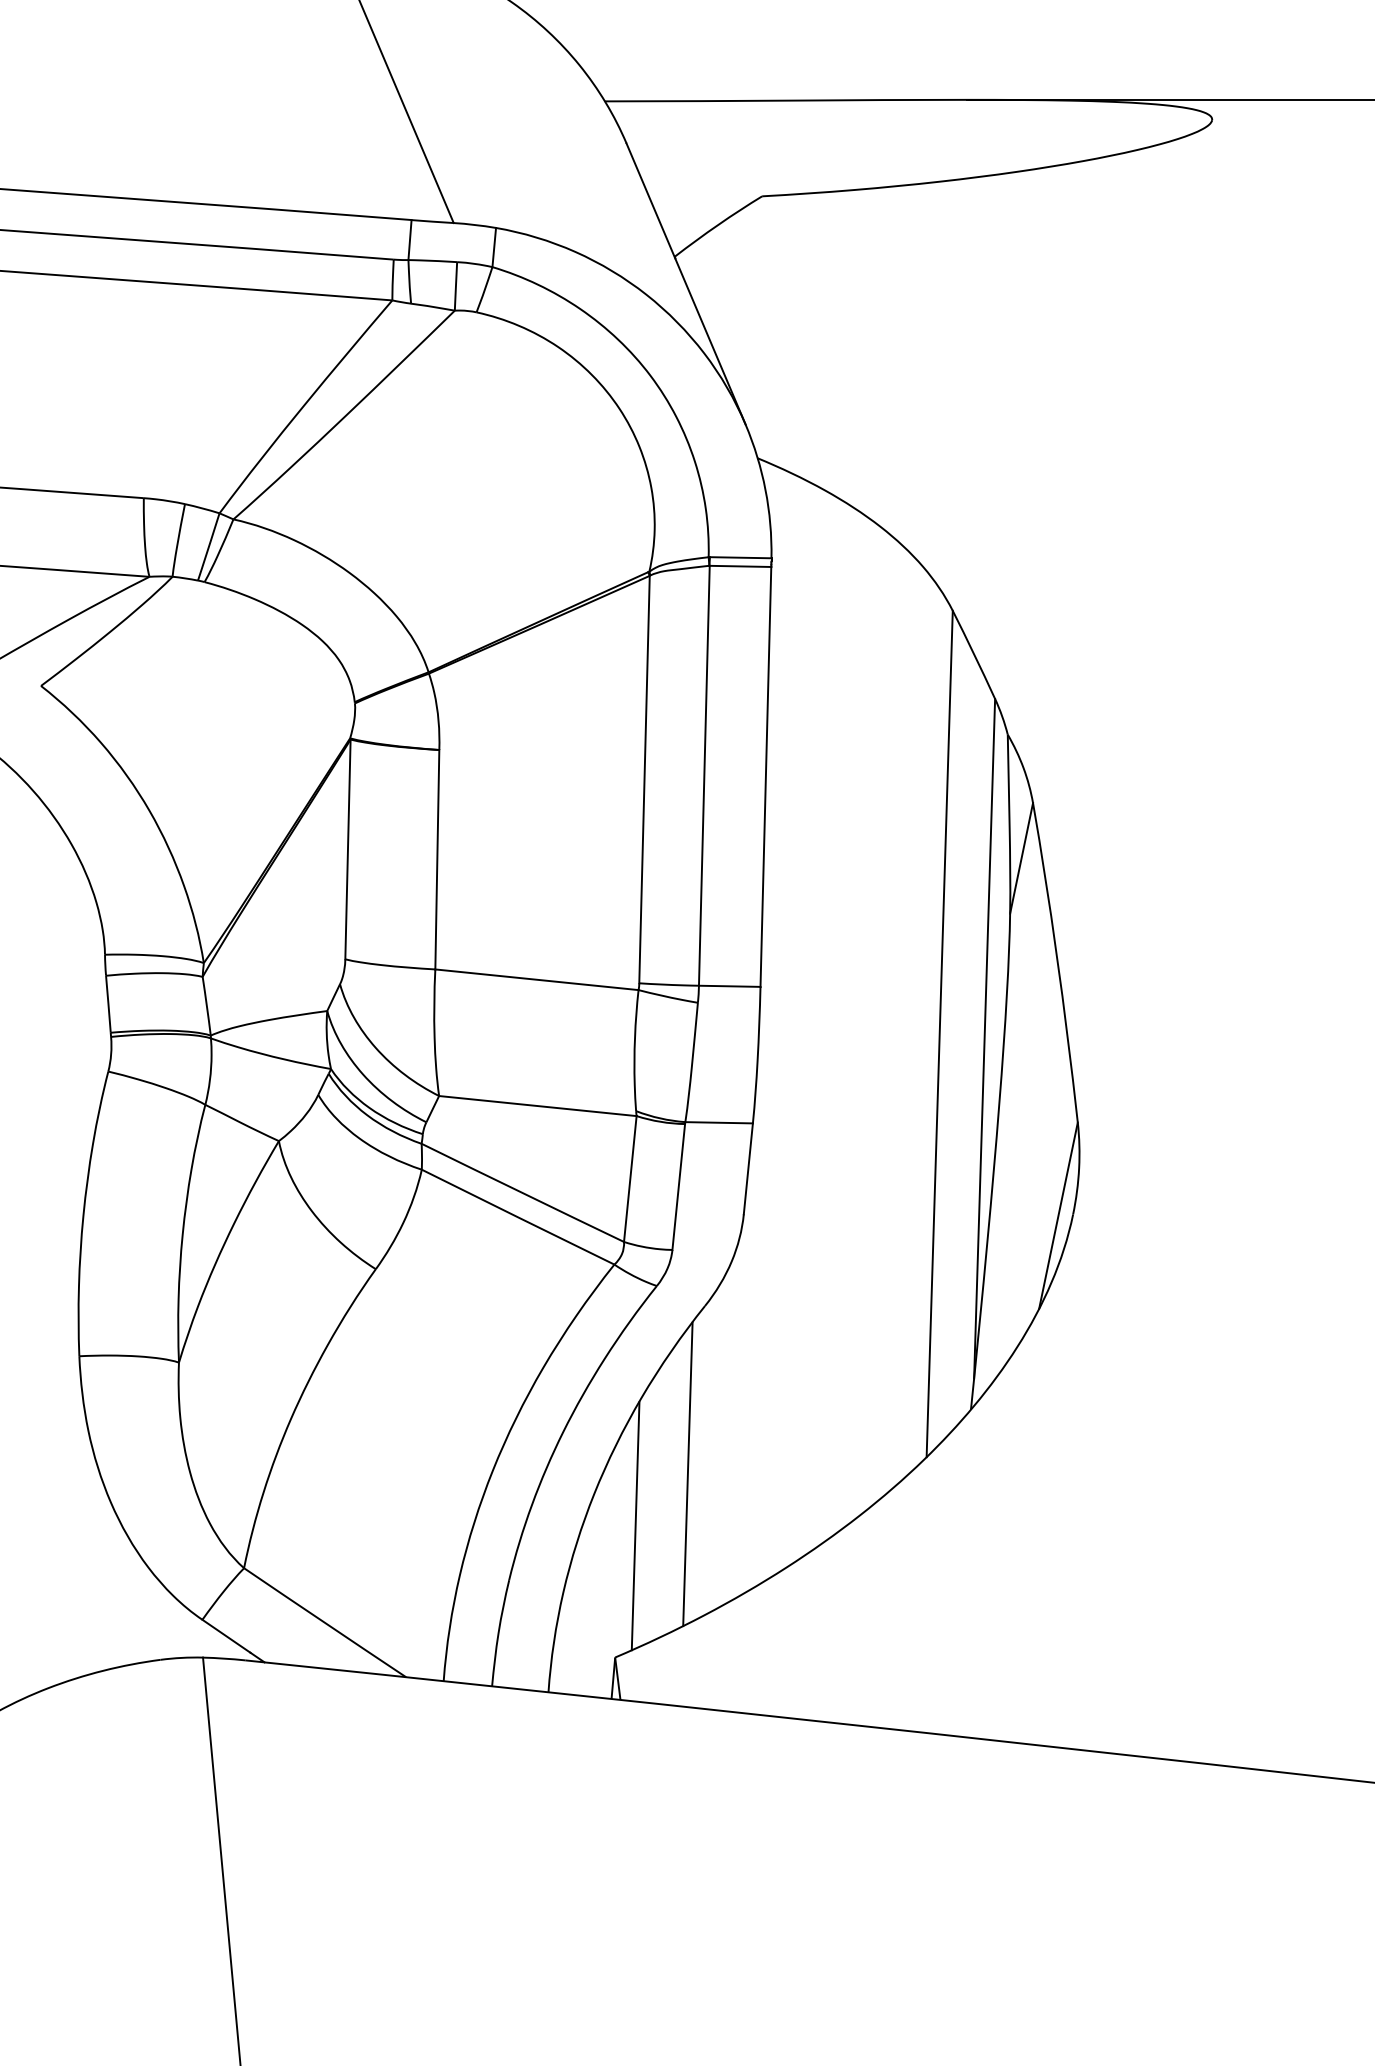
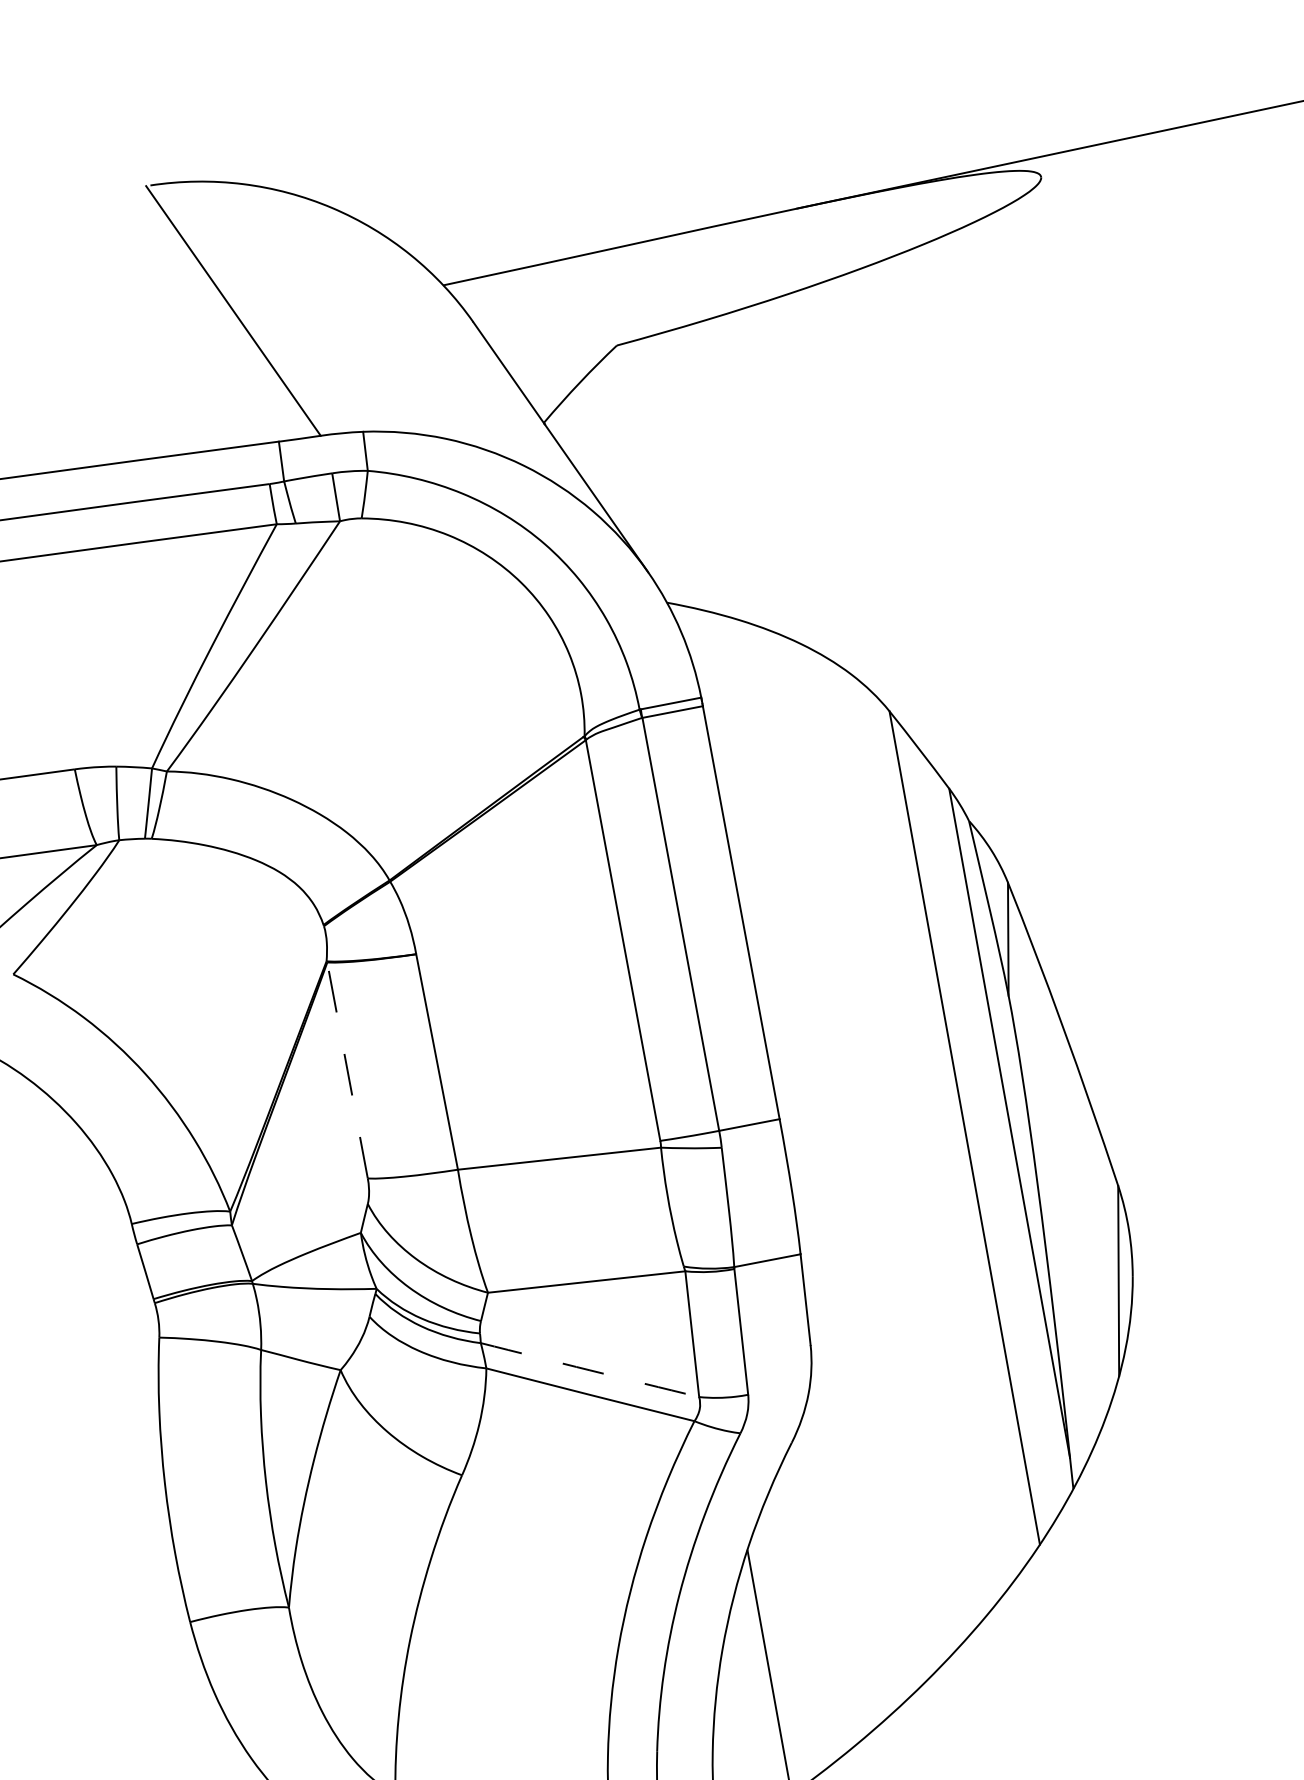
line: (347, 849) -> (347, 1070), solid -> dashed
arc: (522, 1193) -> (589, 1370), solid -> dashed
line: (687, 1474) -> (809, 1611), removed

